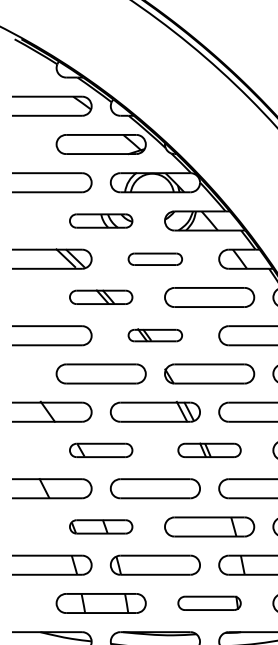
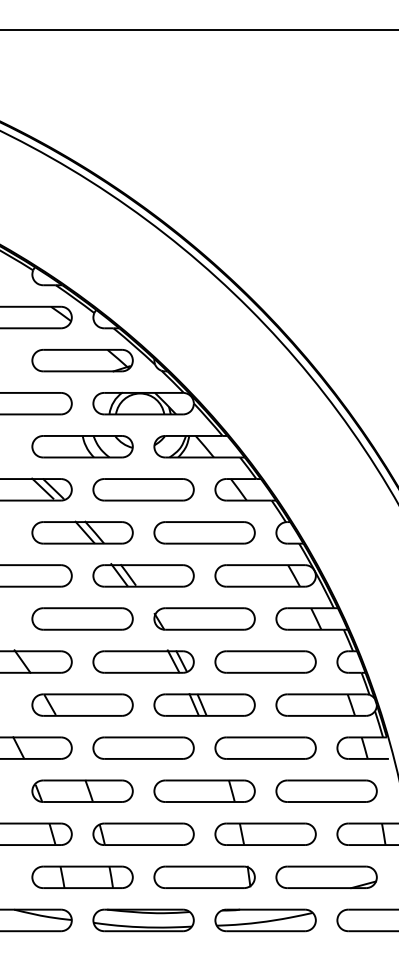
part: (101, 220) -> (82, 446), size x1.43
part: (155, 258) -> (143, 489), size x1.67
part: (101, 297) -> (82, 532), size x1.43
part: (155, 335) -> (143, 575), size x1.67
part: (101, 449) -> (82, 704), size x1.43
part: (209, 449) -> (204, 704), size x1.43
part: (101, 526) -> (82, 790), size x1.43
part: (209, 602) -> (204, 876), size x1.43

